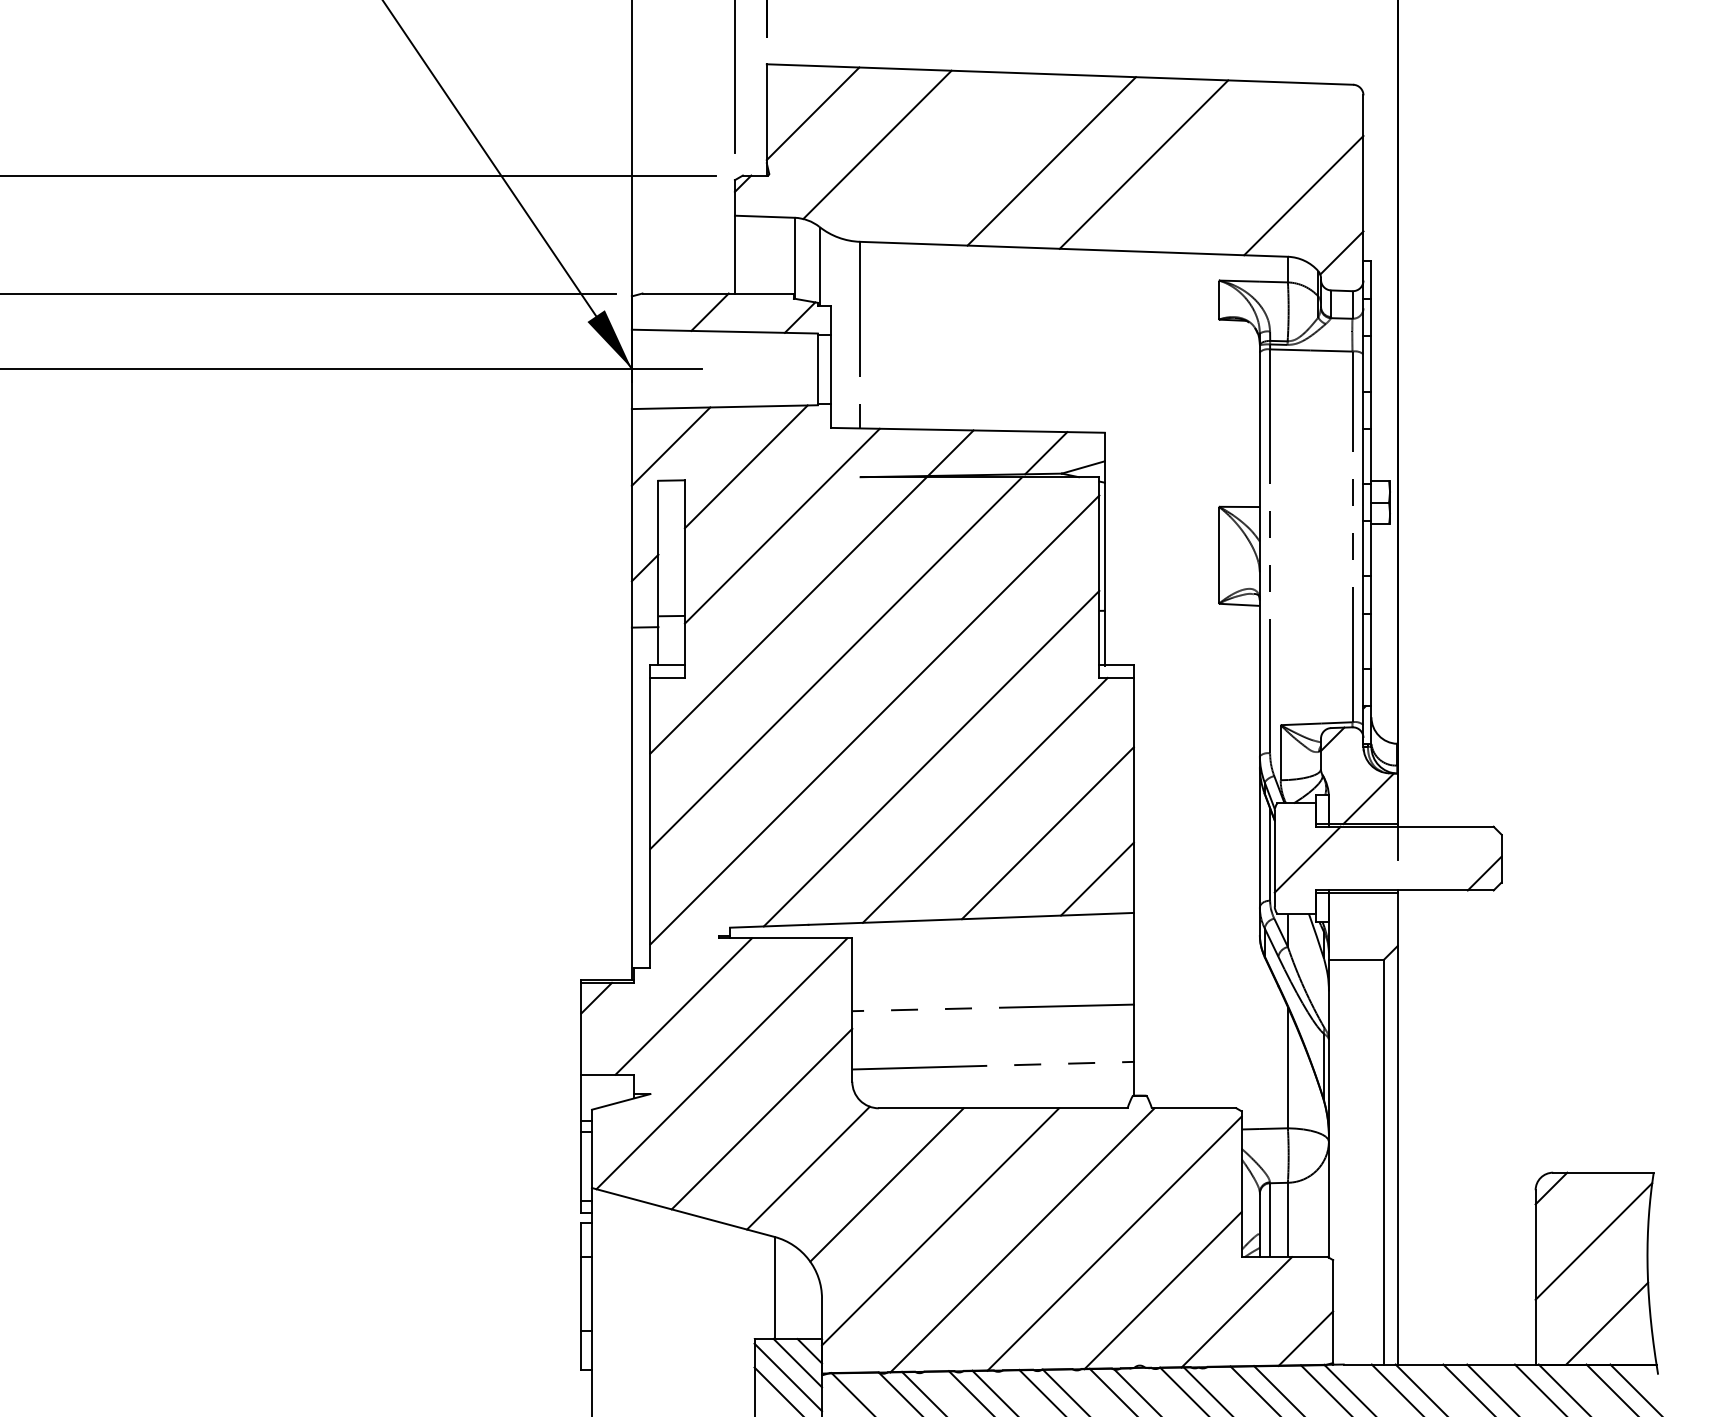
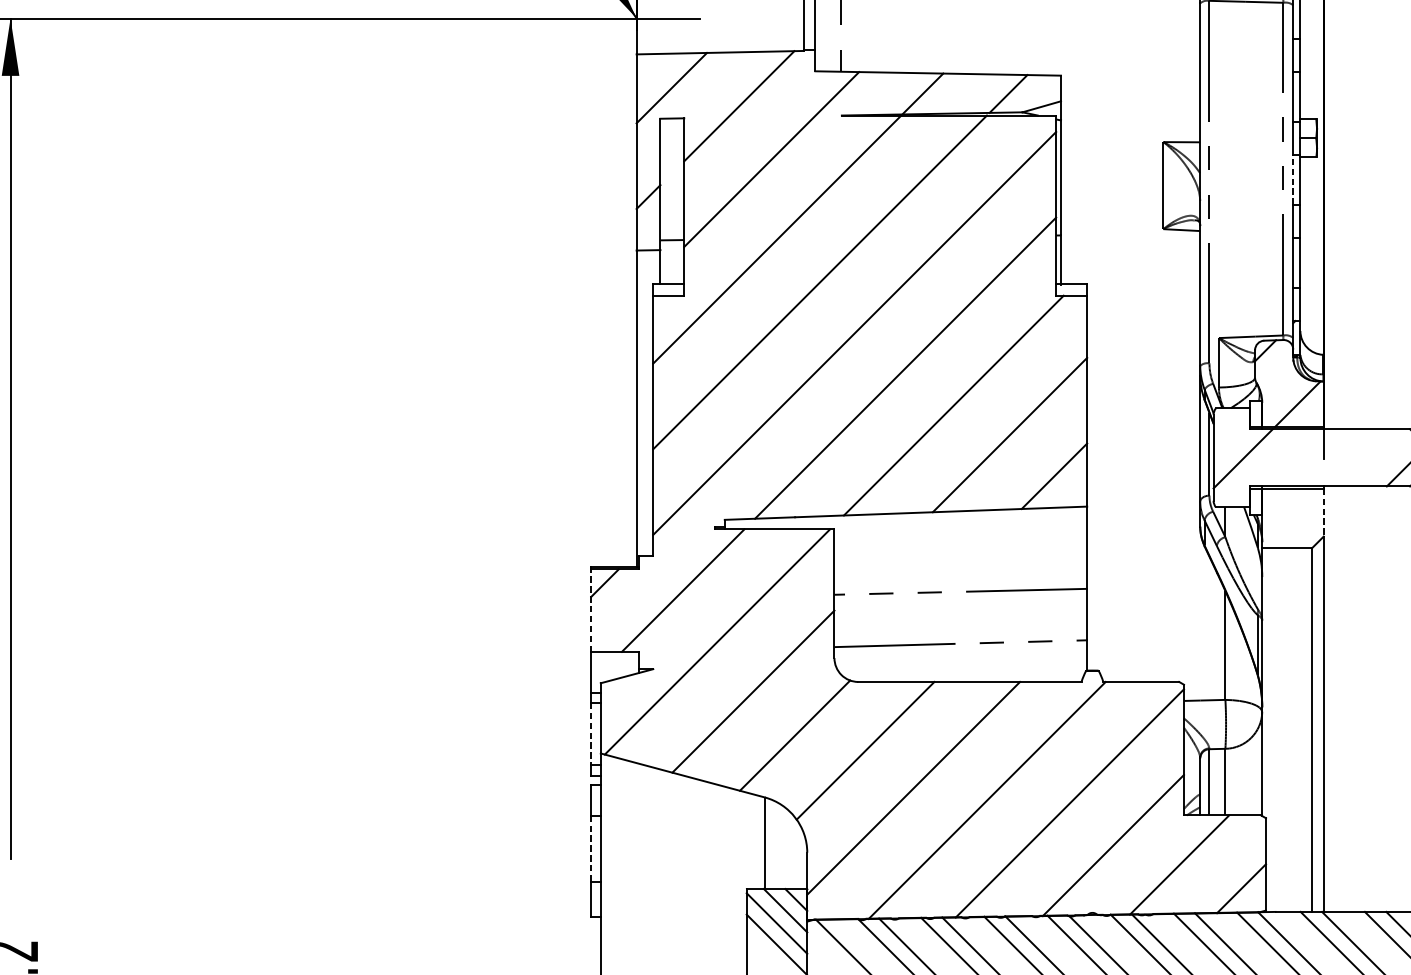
line: (1363, 548) -> (1293, 179), solid -> dashed
line: (1397, 919) -> (1323, 512), solid -> dashed
line: (581, 1028) -> (591, 610), solid -> dashed
line: (581, 1166) -> (591, 734), solid -> dashed
line: (581, 1294) -> (591, 849), solid -> dashed

